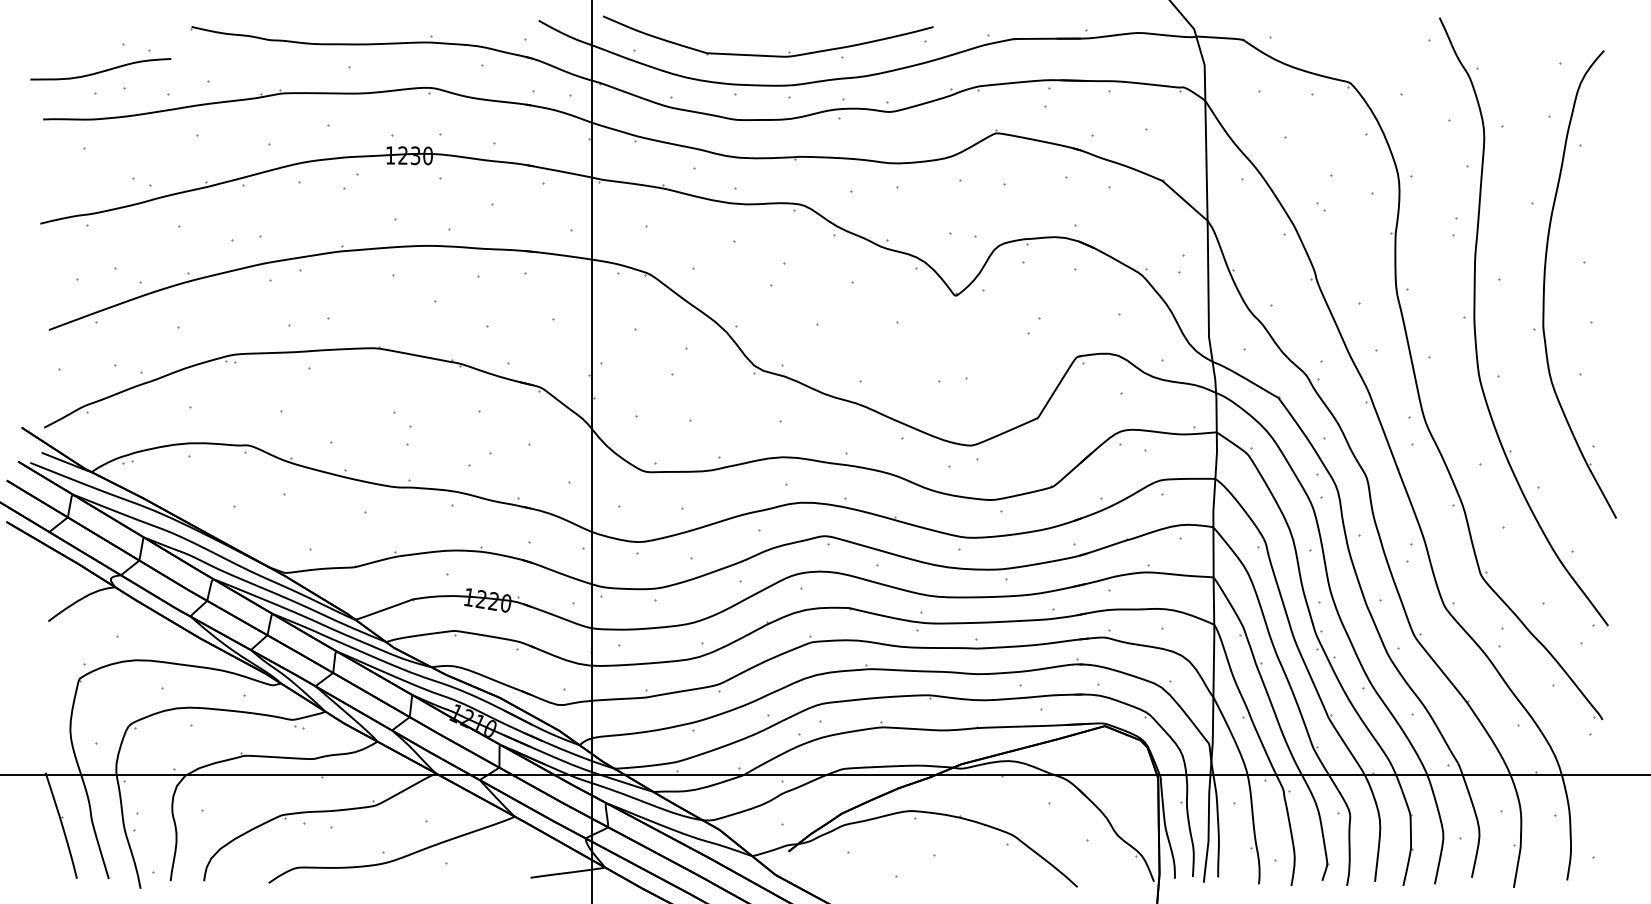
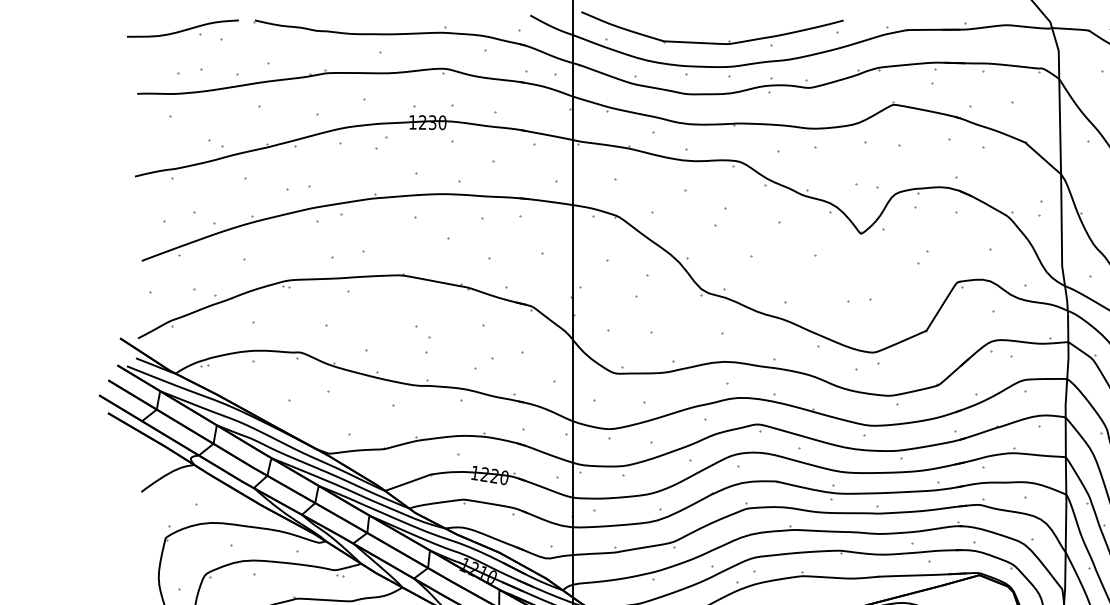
part: (100, 69) -> (182, 28), moved

